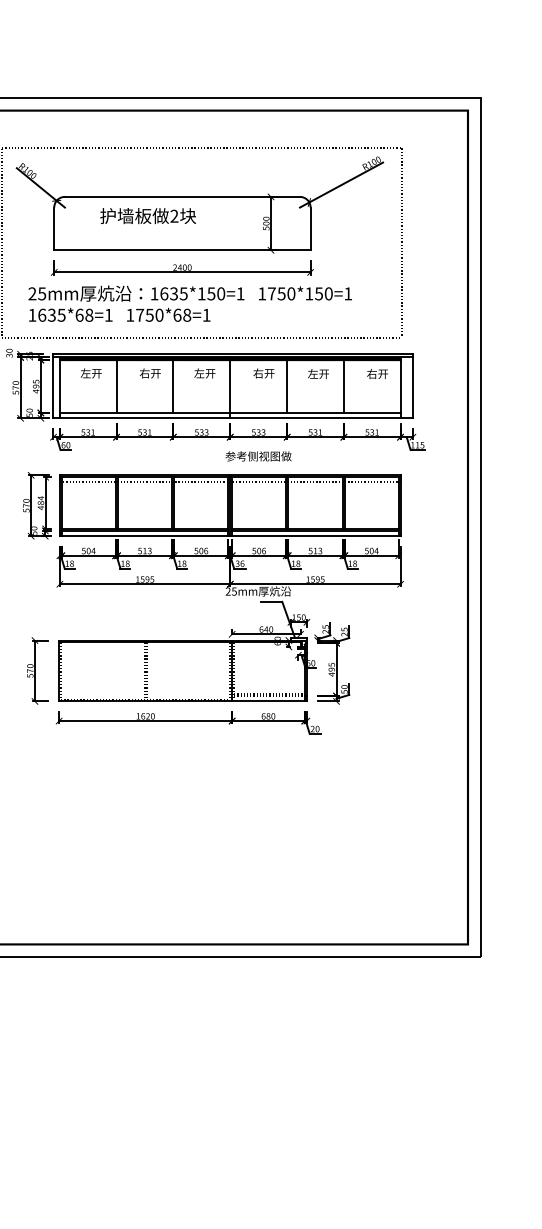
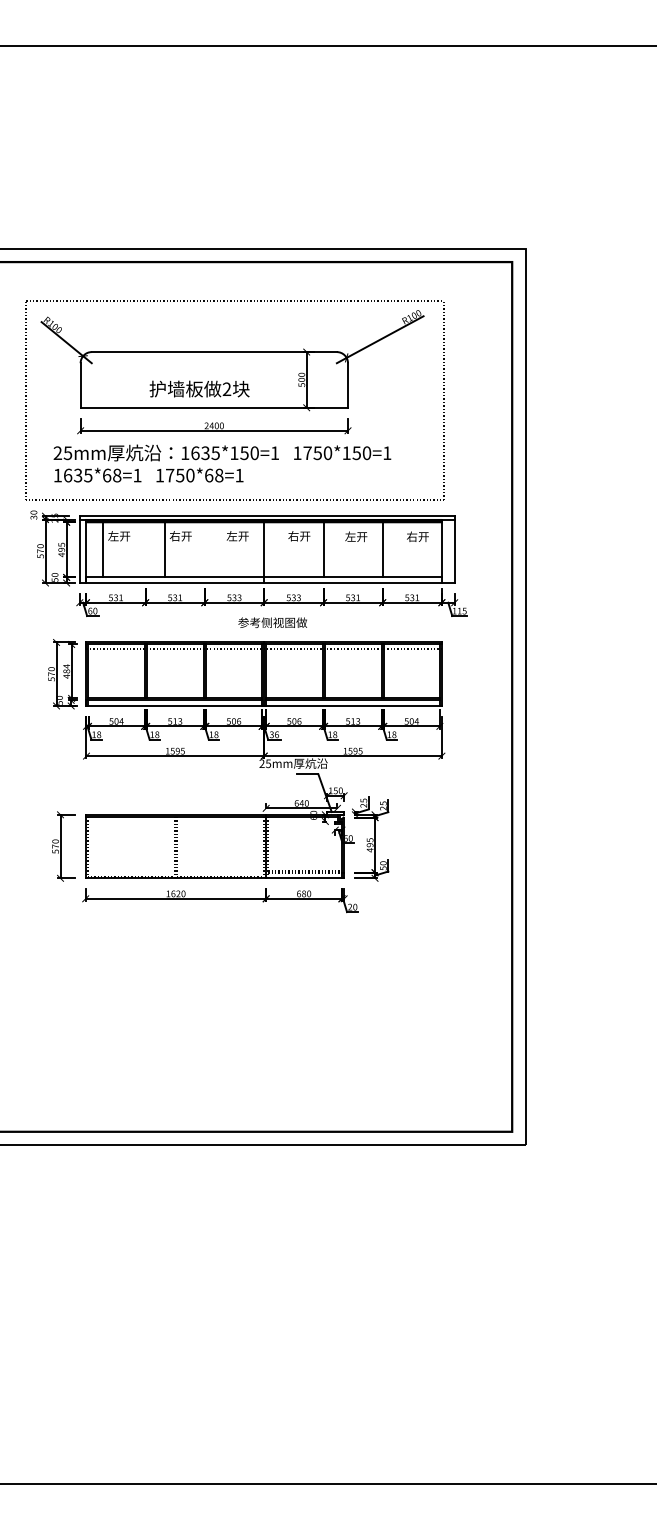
text: (148, 215) -> (199, 388), moved
line: (116, 386) -> (102, 549), moved
line: (173, 386) -> (164, 549), moved
text: (258, 456) -> (272, 622), moved

